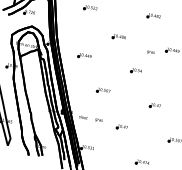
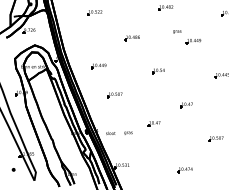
text: (151, 52) -> (177, 31), moved
part: (103, 91) -> (114, 95), moved
part: (121, 126) -> (153, 123), moved

